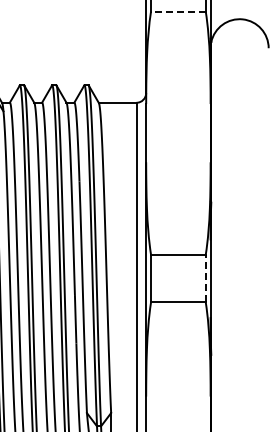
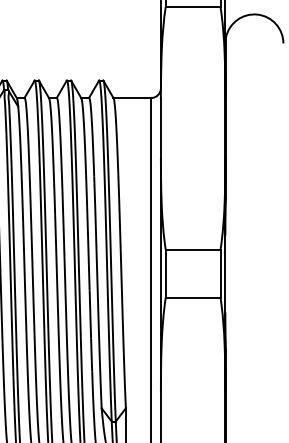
line: (177, 11) -> (192, 6), dashed -> solid
line: (205, 278) -> (220, 273), dashed -> solid

